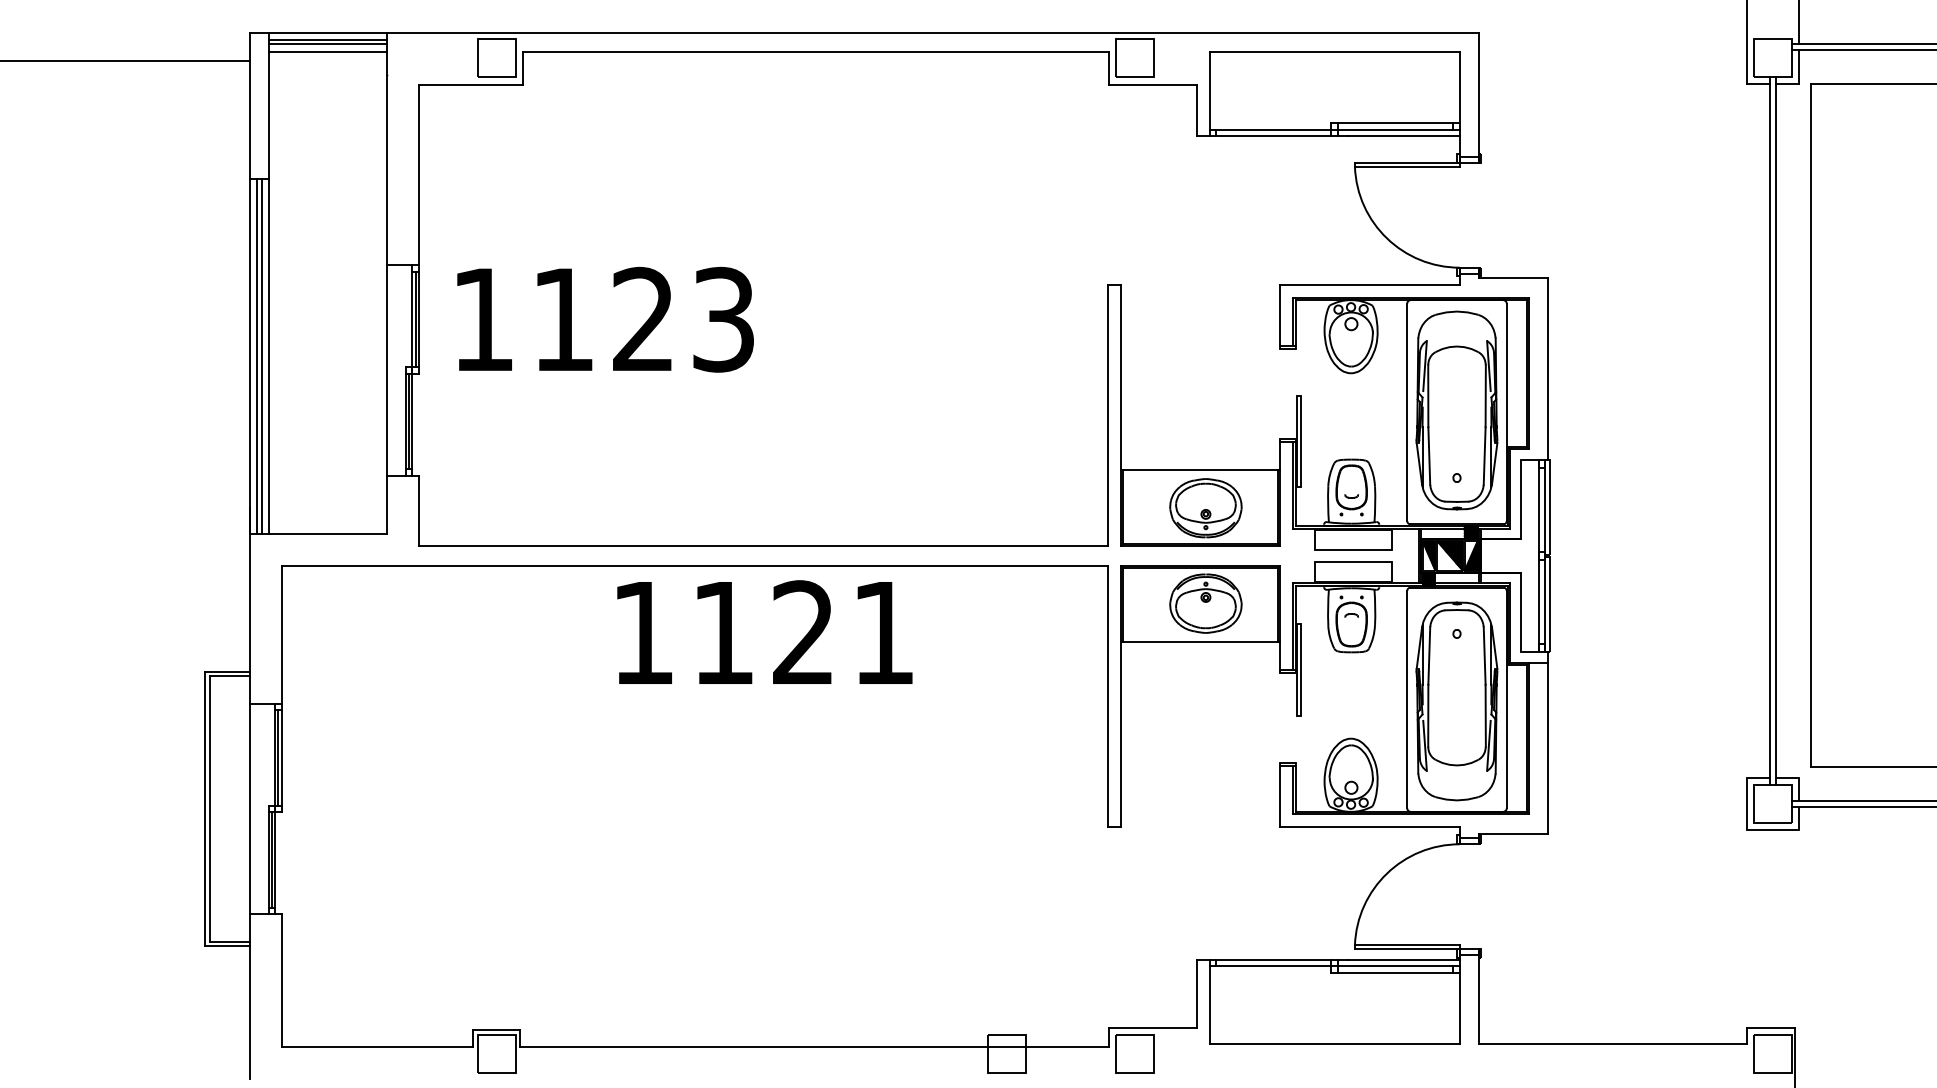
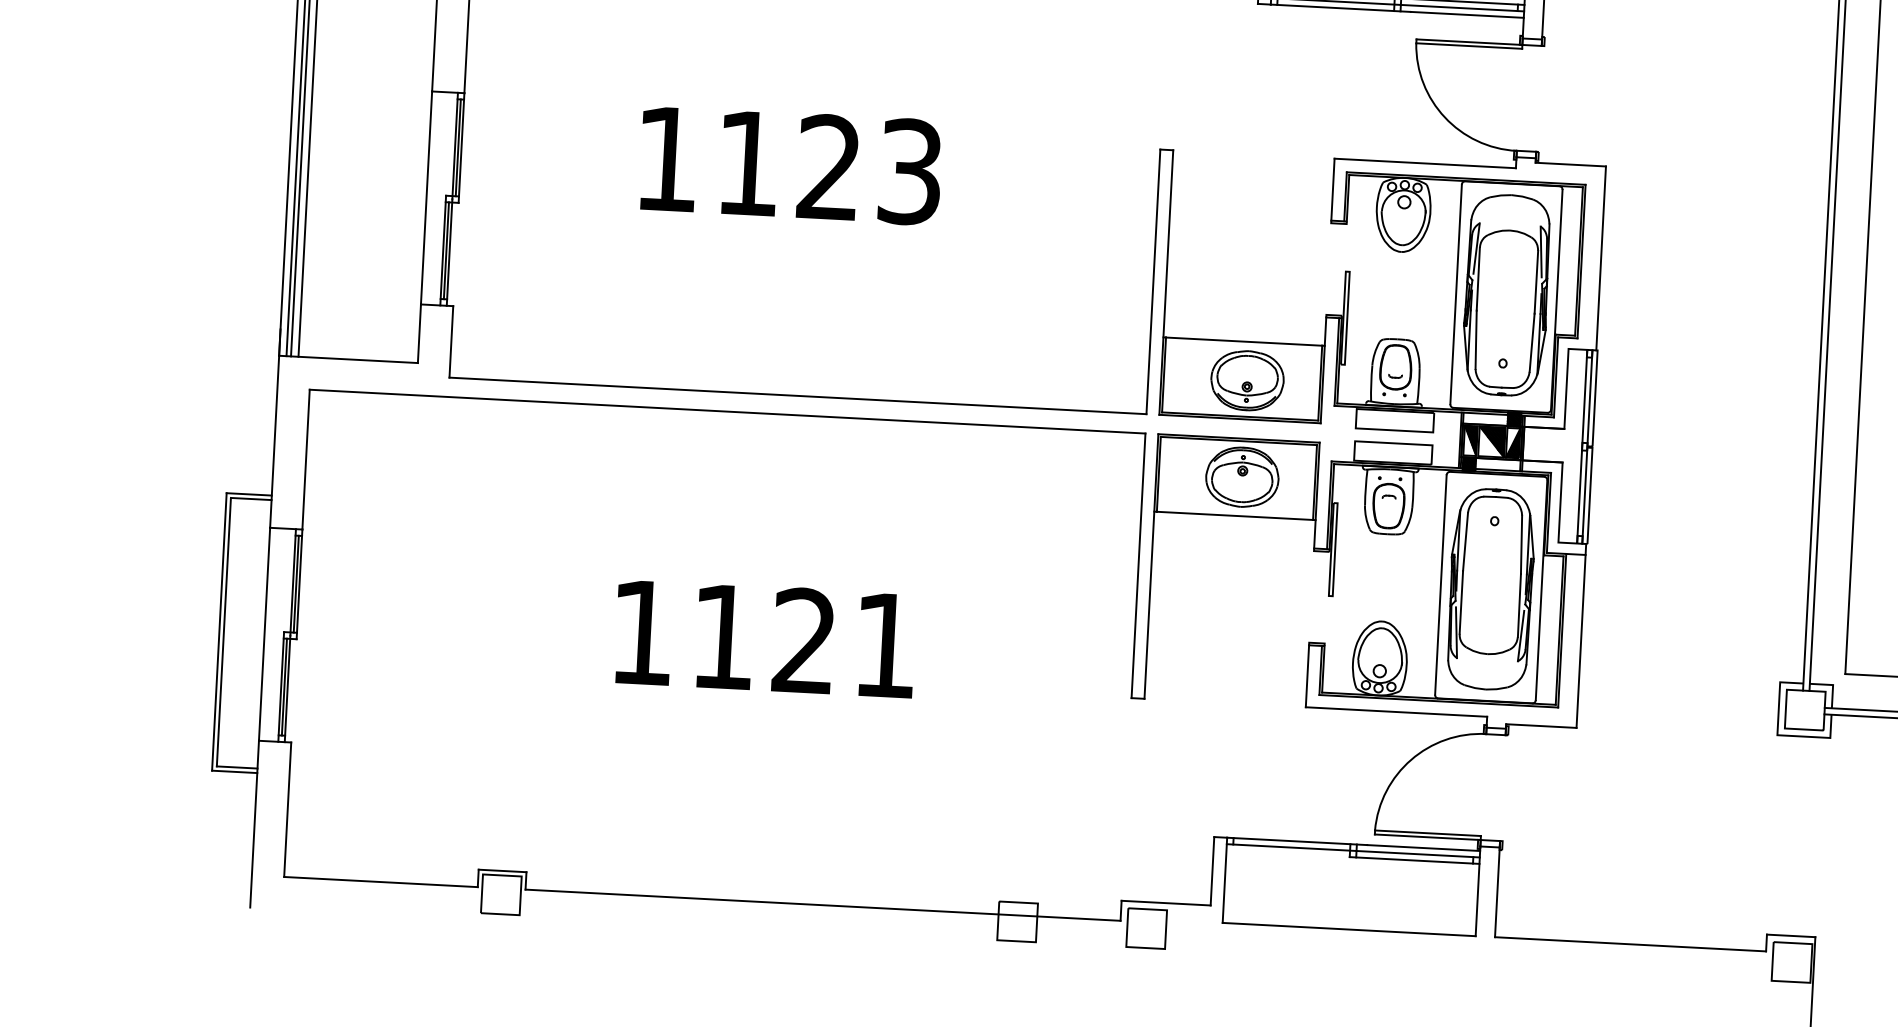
text: (605, 319) -> (790, 165), moved
text: (764, 631) -> (765, 637), moved

